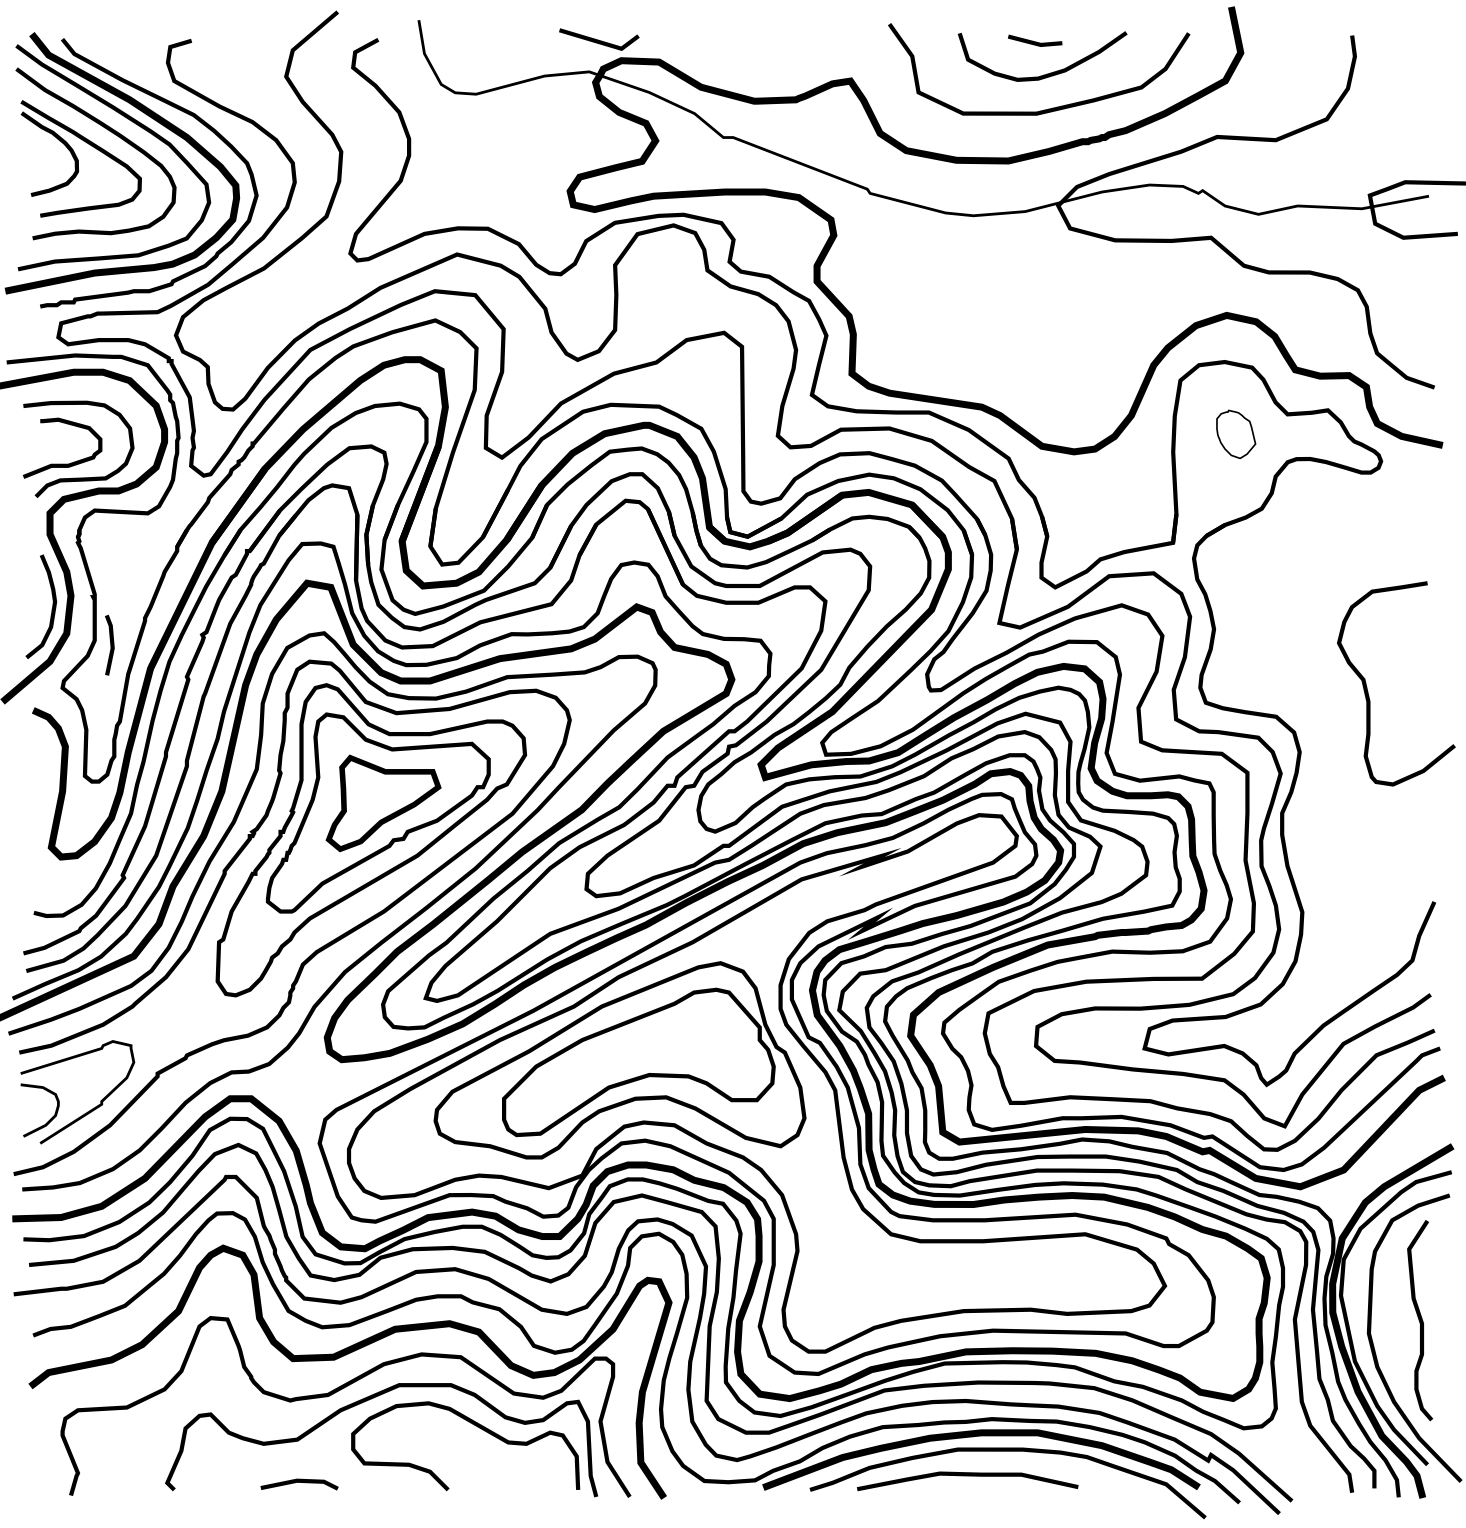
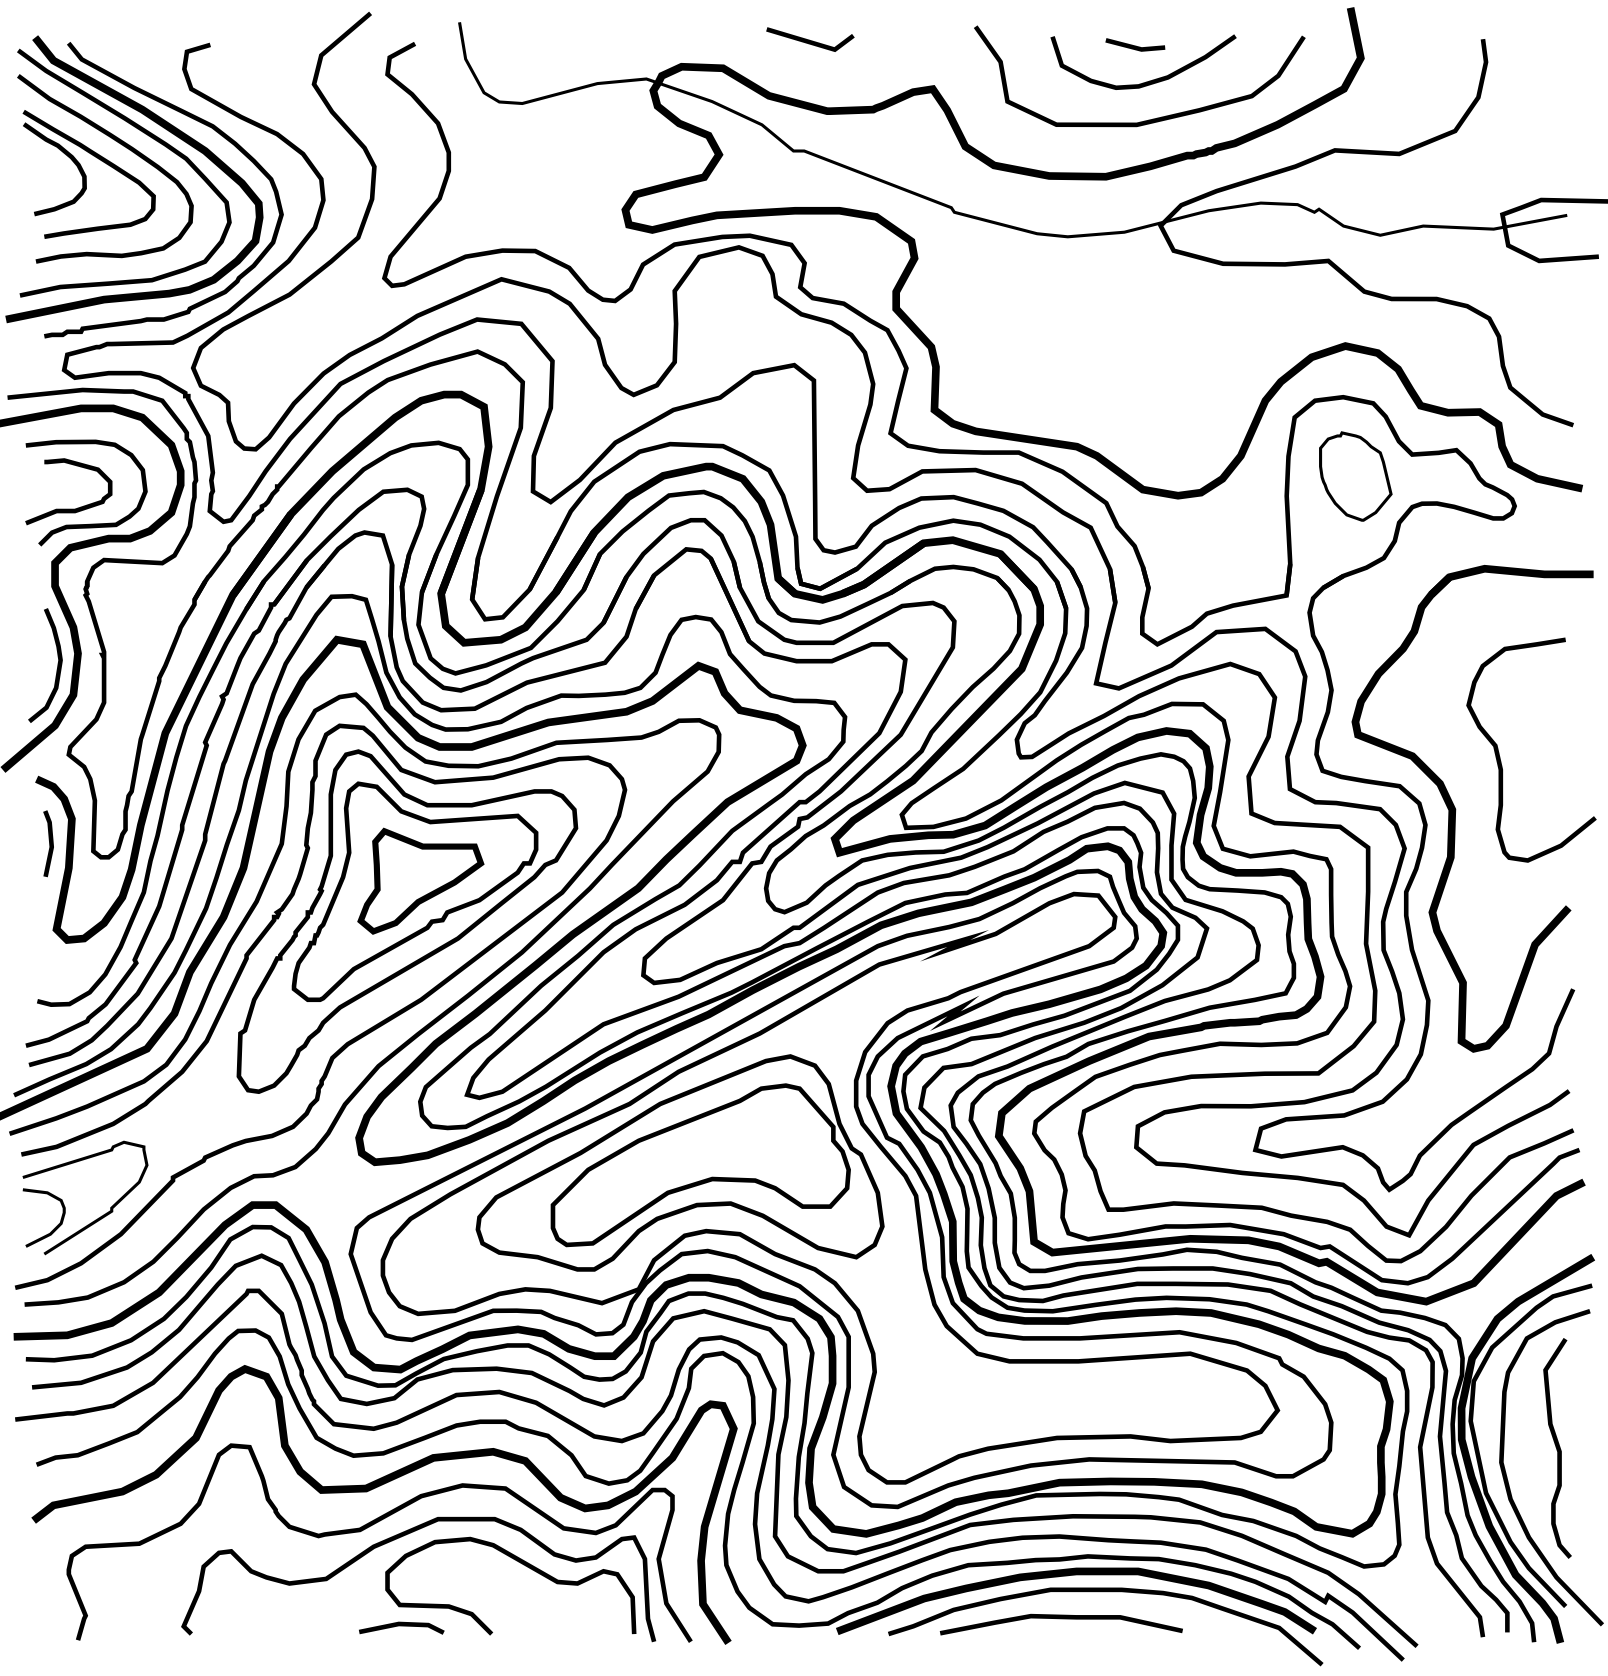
line: (598, 39) -> (809, 39), moved
part: (1235, 434) -> (1355, 476), size x1.67
line: (110, 644) -> (49, 843), moved
part: (1328, 738) -> (1456, 809), added
line: (299, 1483) -> (401, 1626), moved

